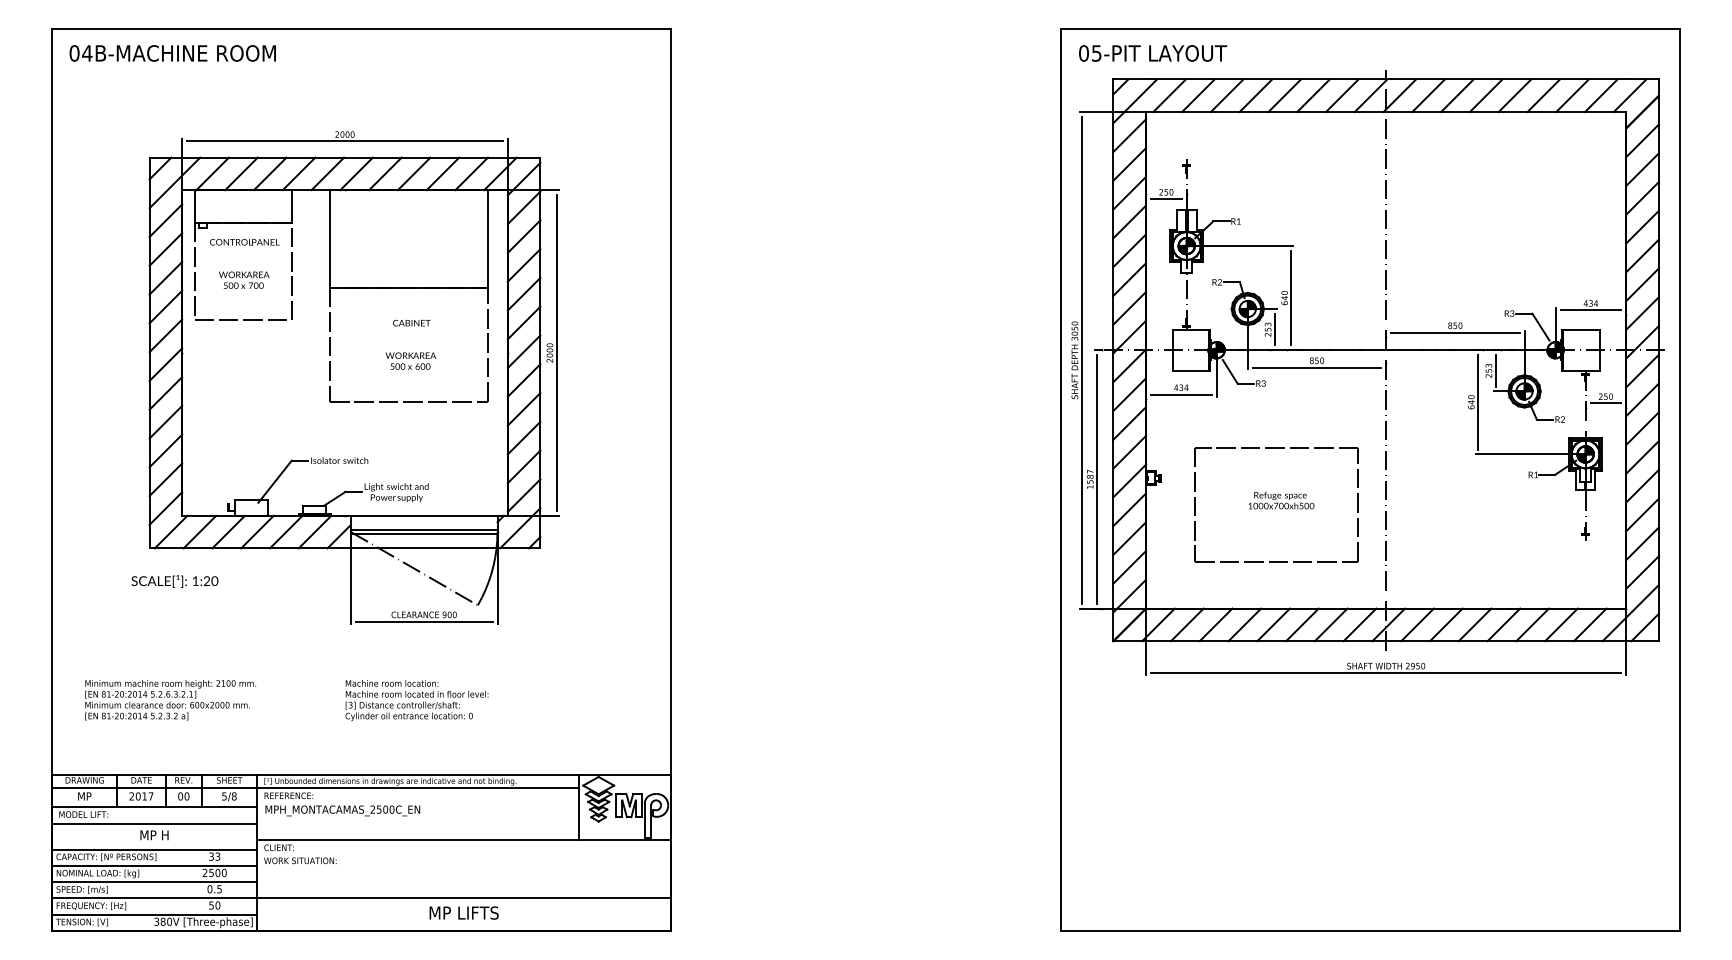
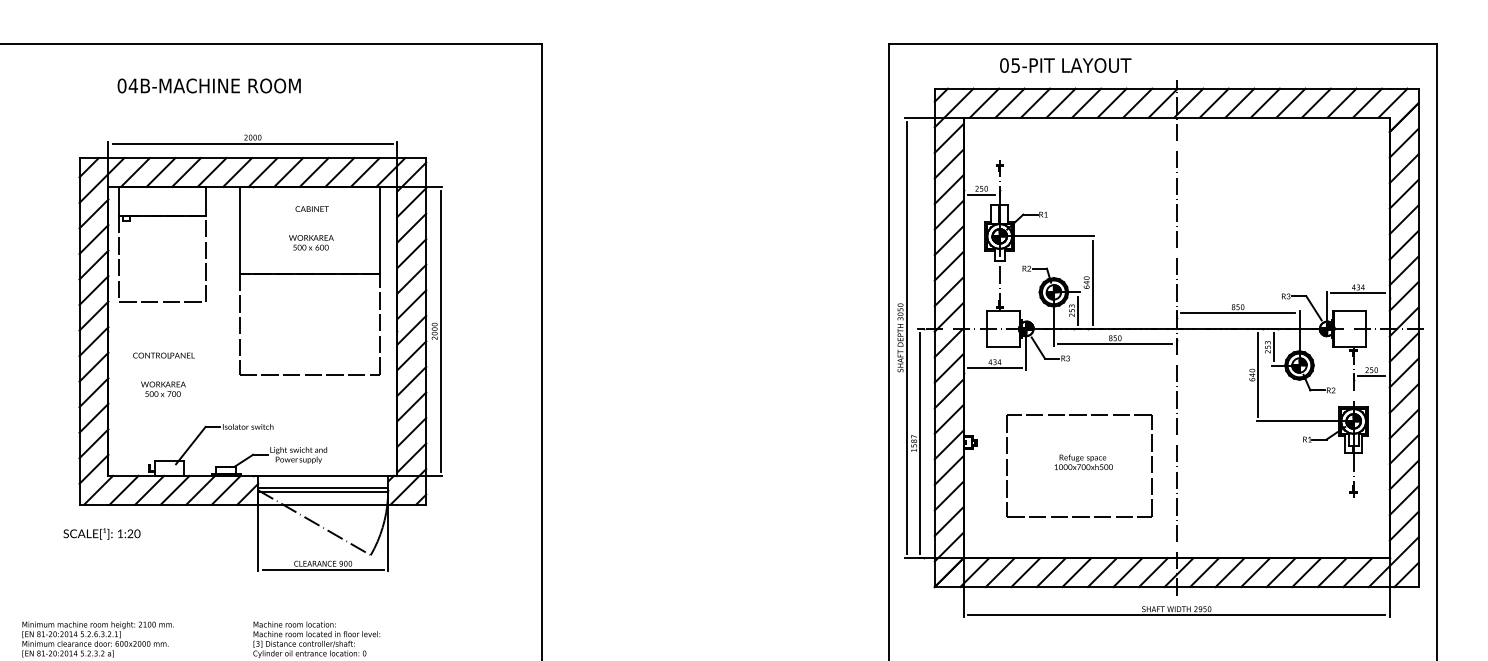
text: (172, 53) -> (208, 86), moved
text: (1153, 53) -> (1066, 65), moved
text: (244, 263) -> (163, 374), moved
text: (410, 344) -> (311, 228), moved

